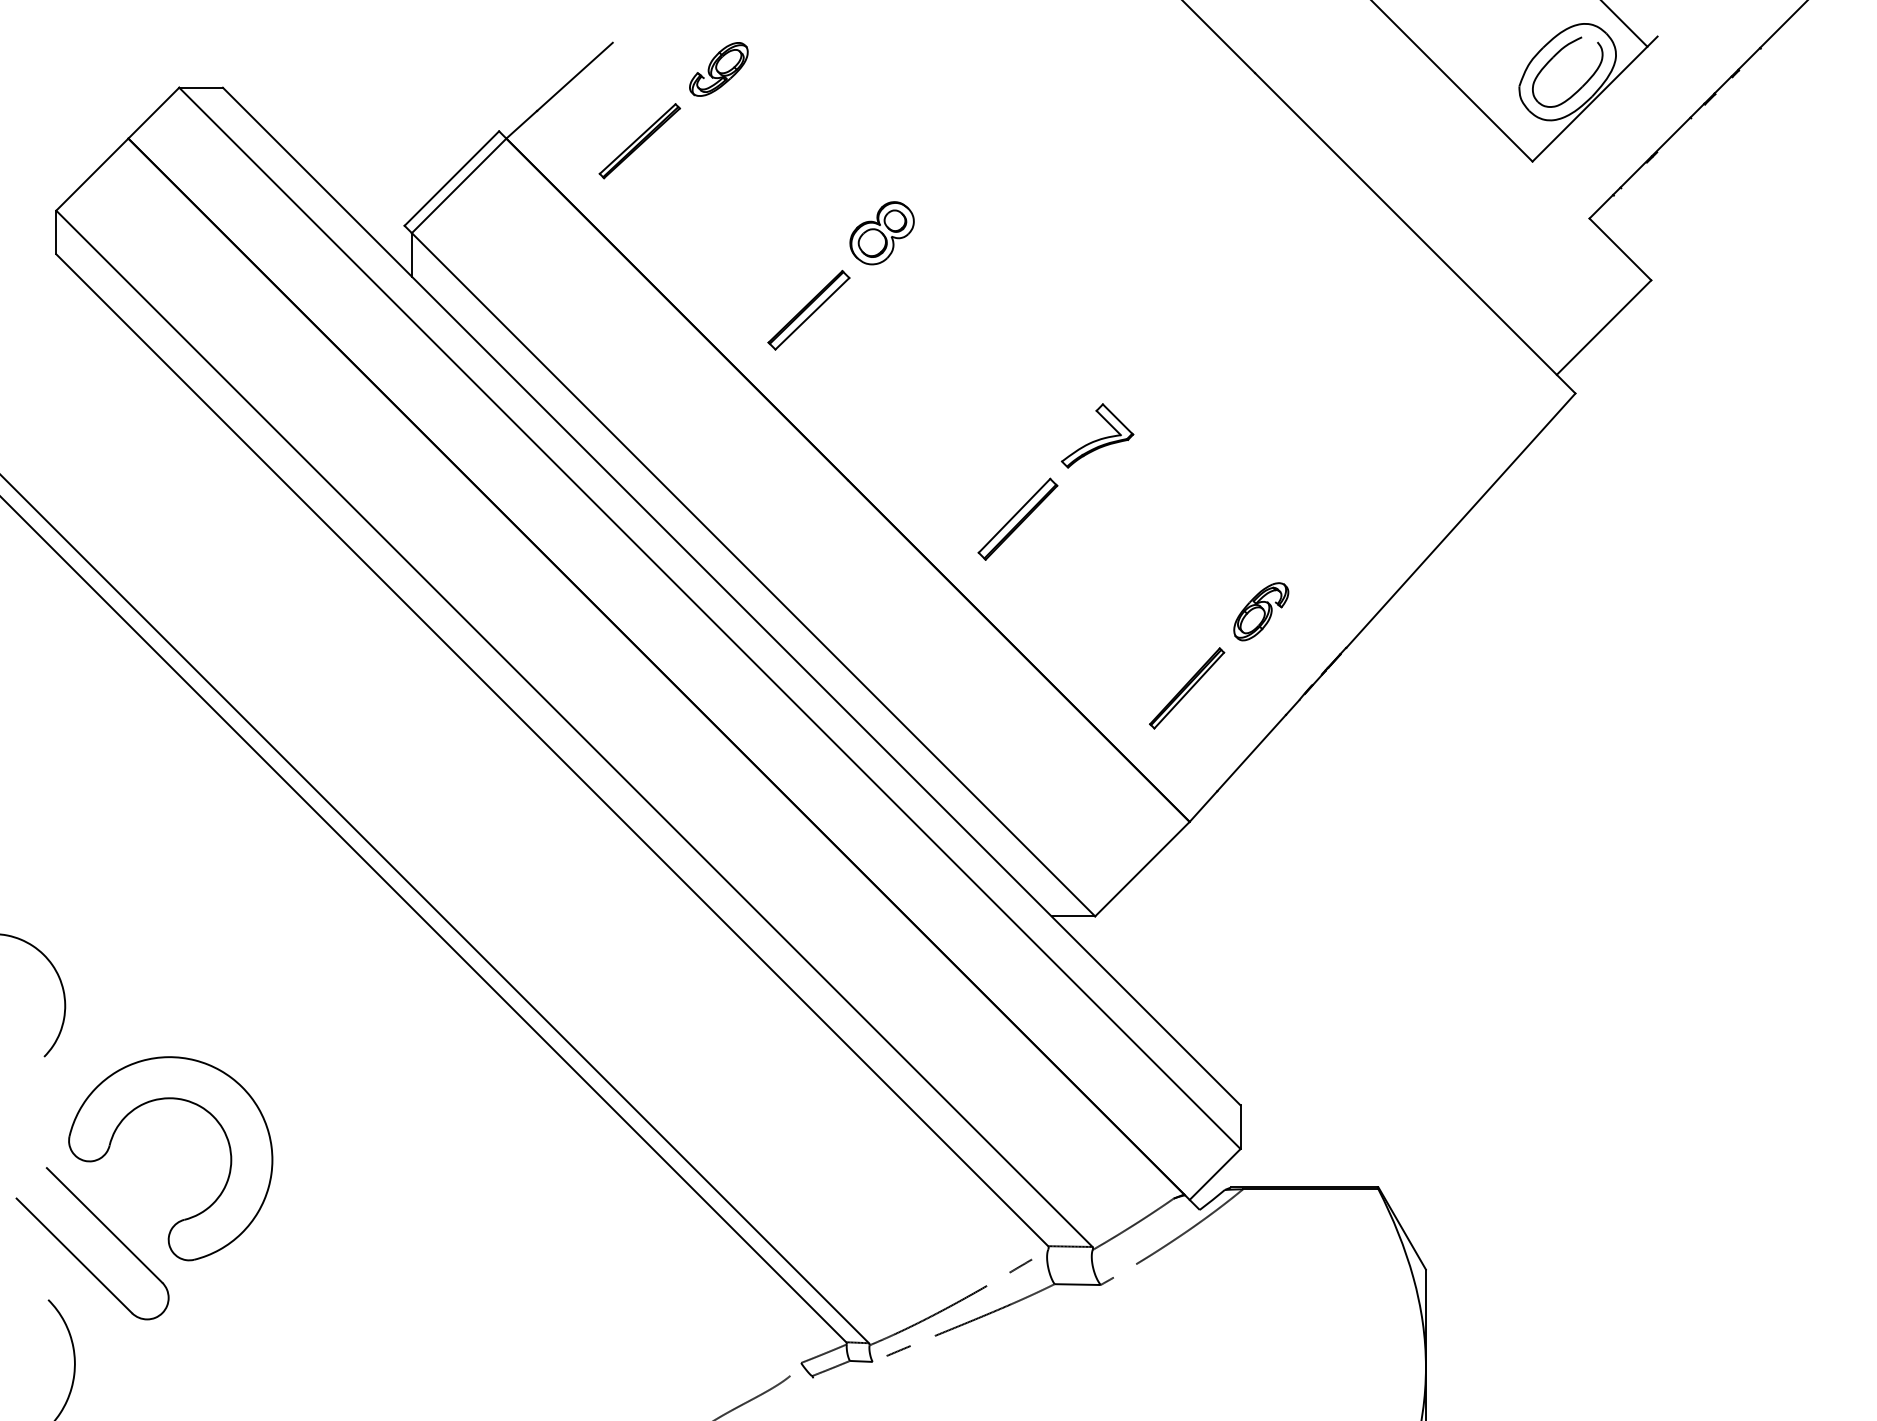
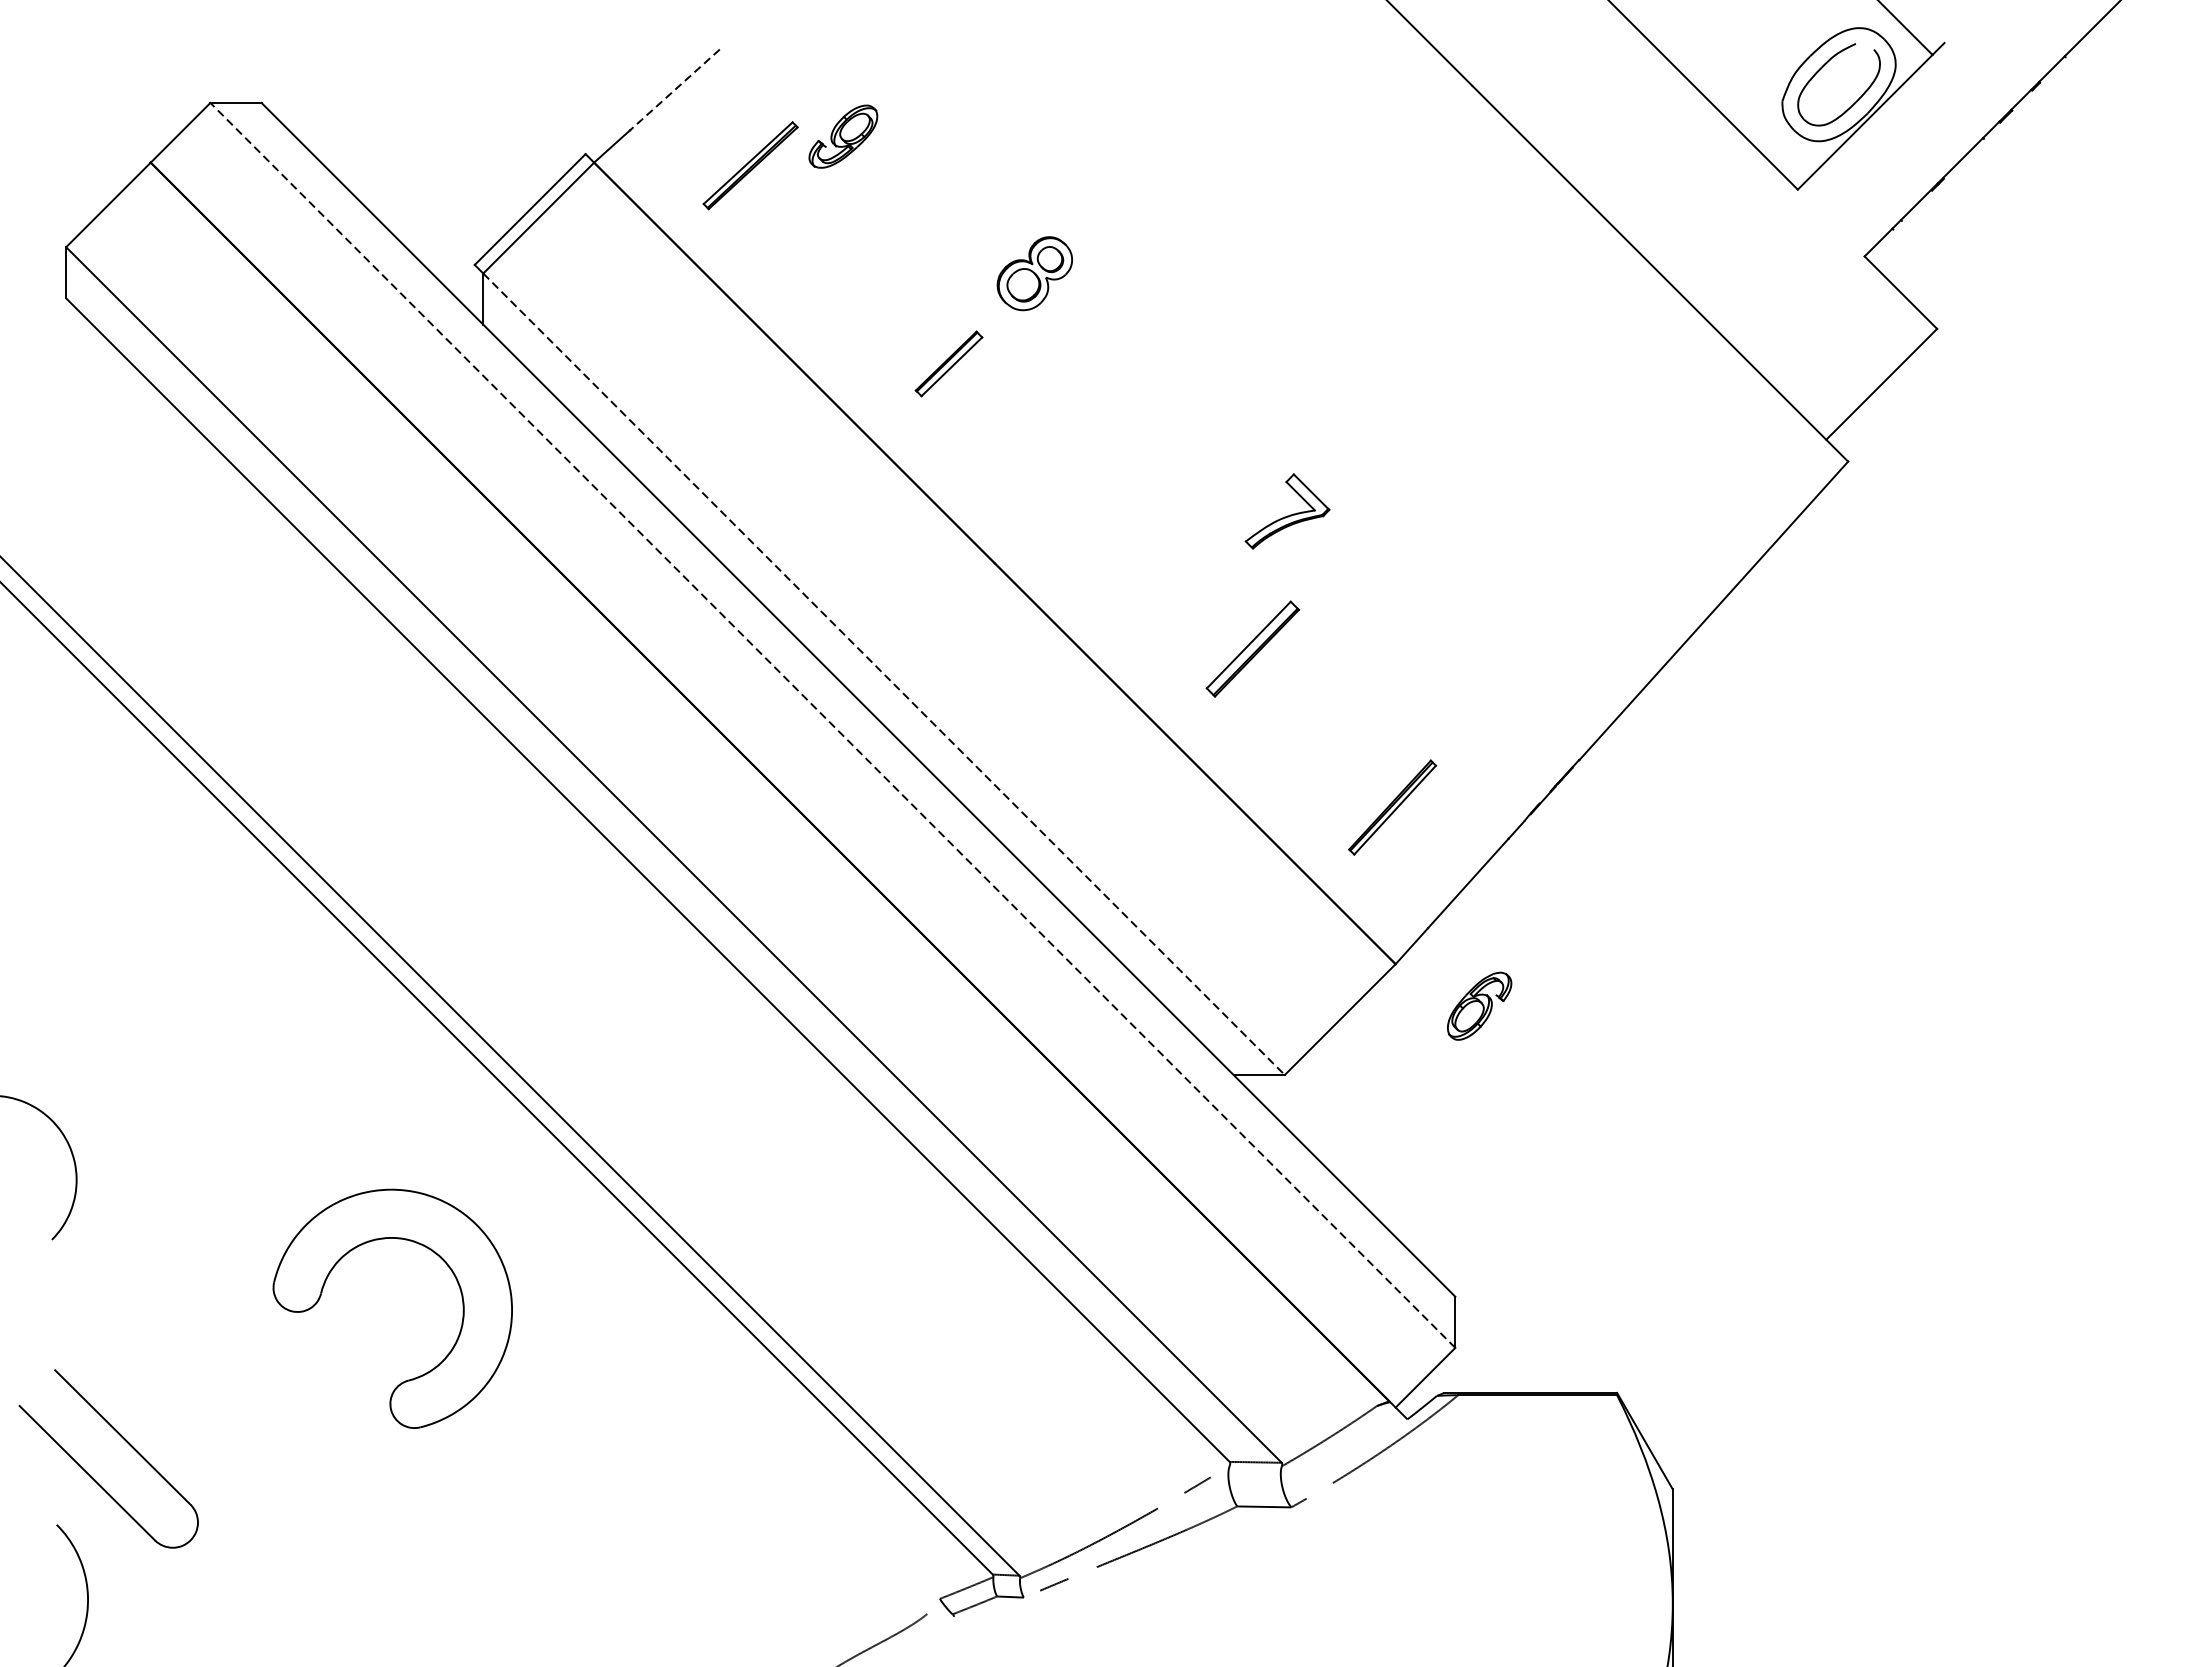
part: (718, 69) -> (842, 136), moved
line: (574, 77) -> (674, 90), solid -> dashed
part: (808, 309) -> (948, 363), size x0.7
part: (1017, 518) -> (1252, 648), moved
line: (753, 575) -> (883, 675), solid -> dashed
part: (1261, 611) -> (1479, 1005), moved
line: (709, 618) -> (832, 725), solid -> dashed
part: (205, 1111) -> (433, 1253), moved

